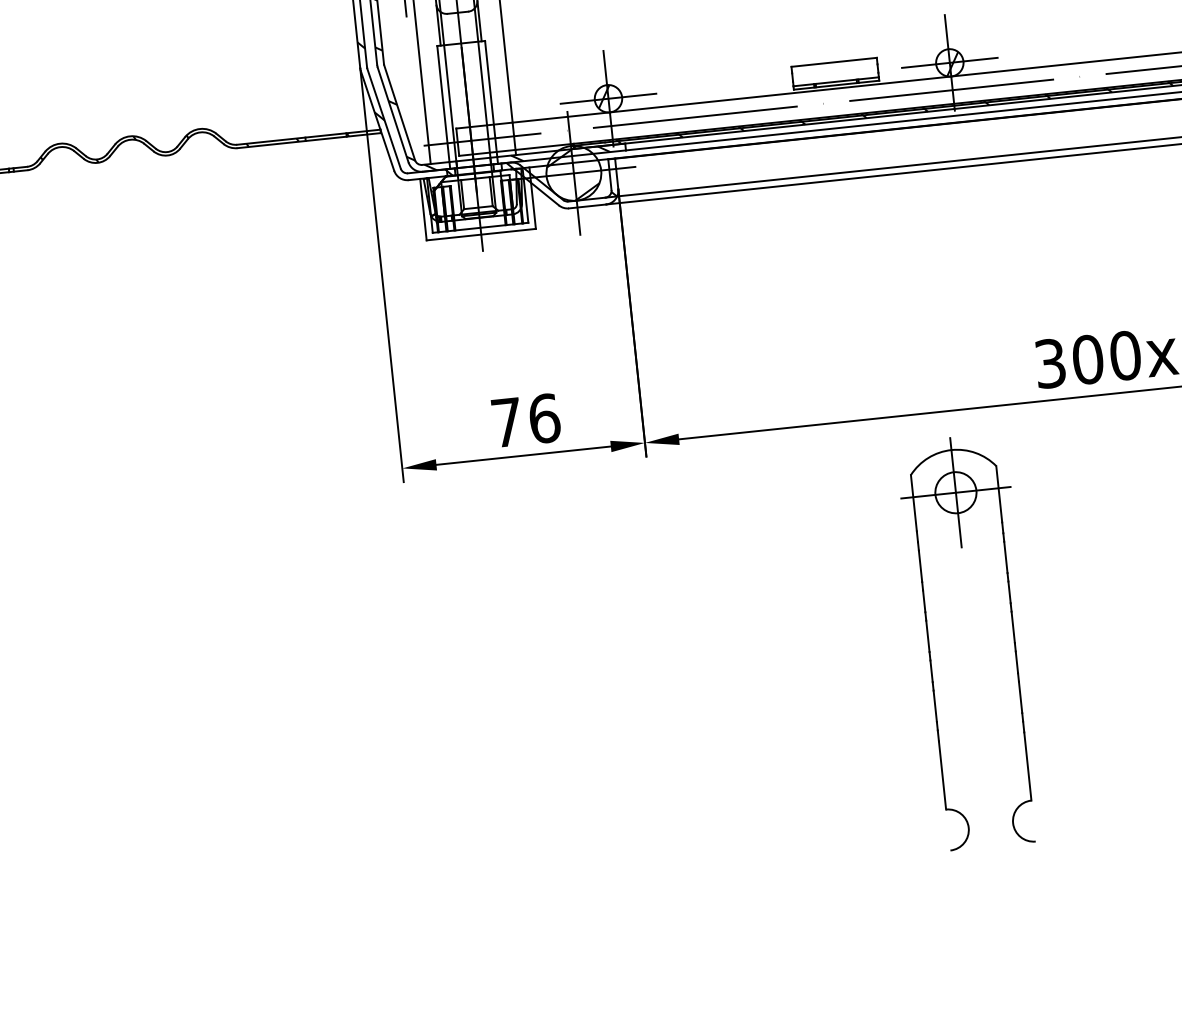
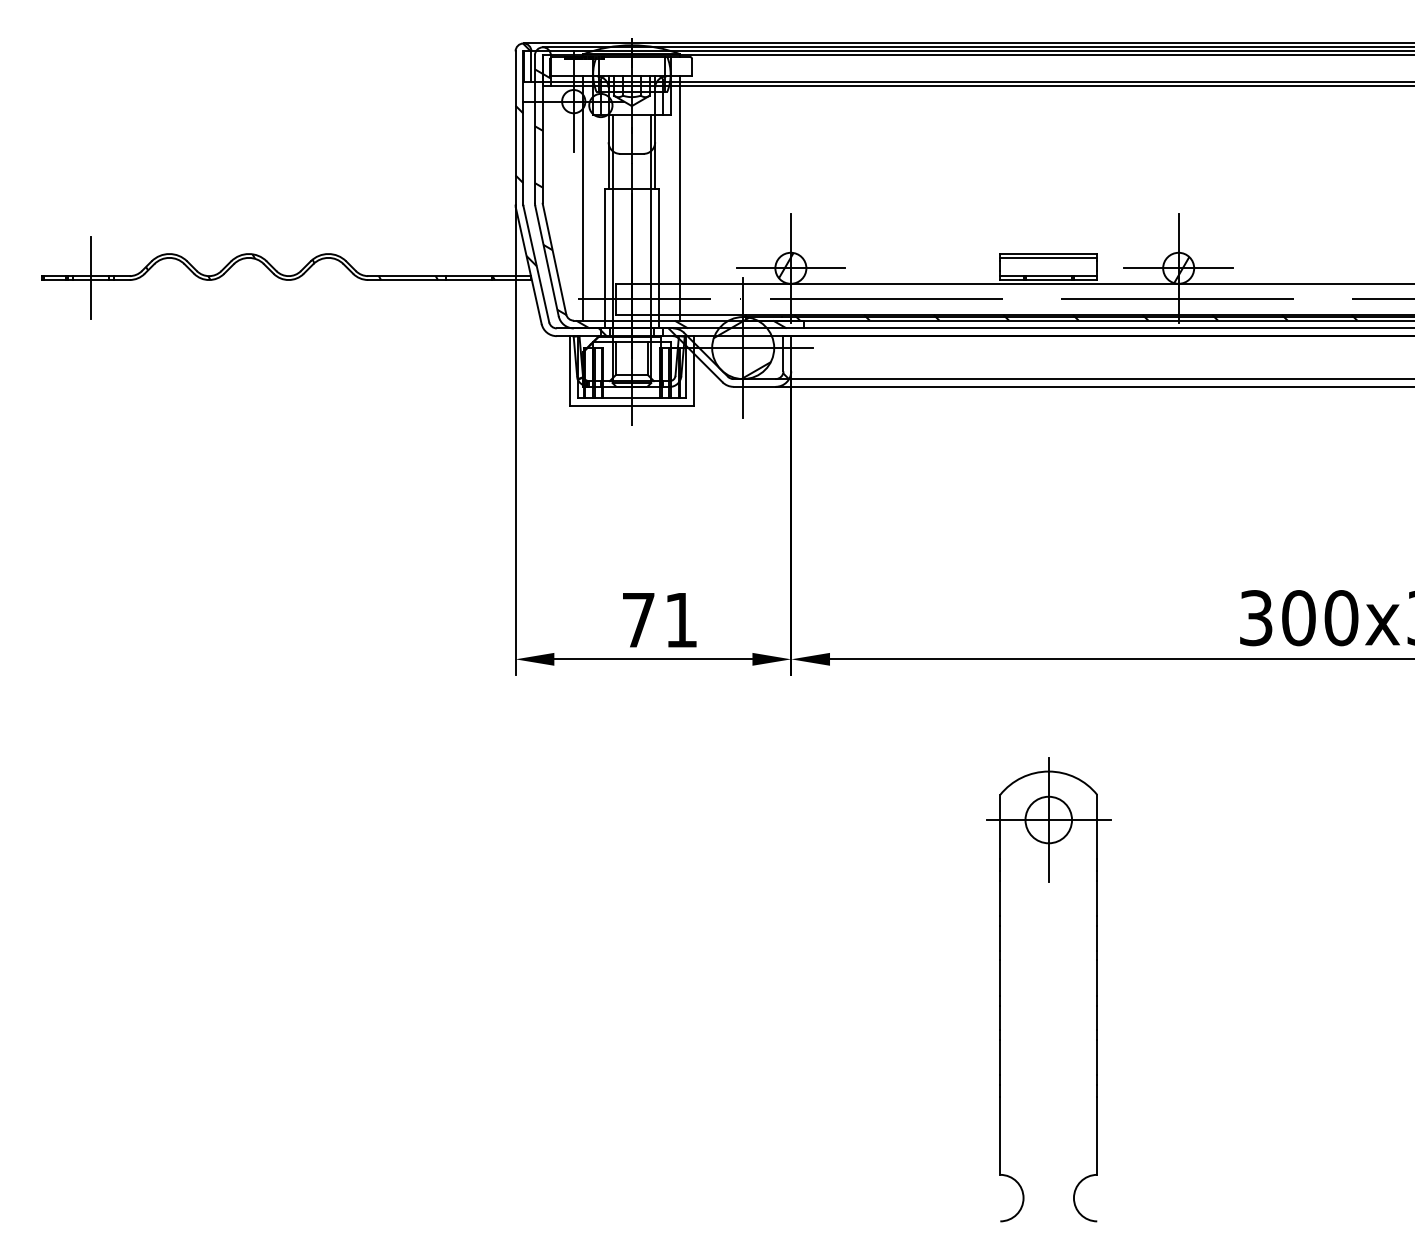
line: (834, 65) -> (1048, 257), added
text: (544, 418) -> (681, 620), 76 -> 71
part: (929, 646) -> (1000, 989), moved

